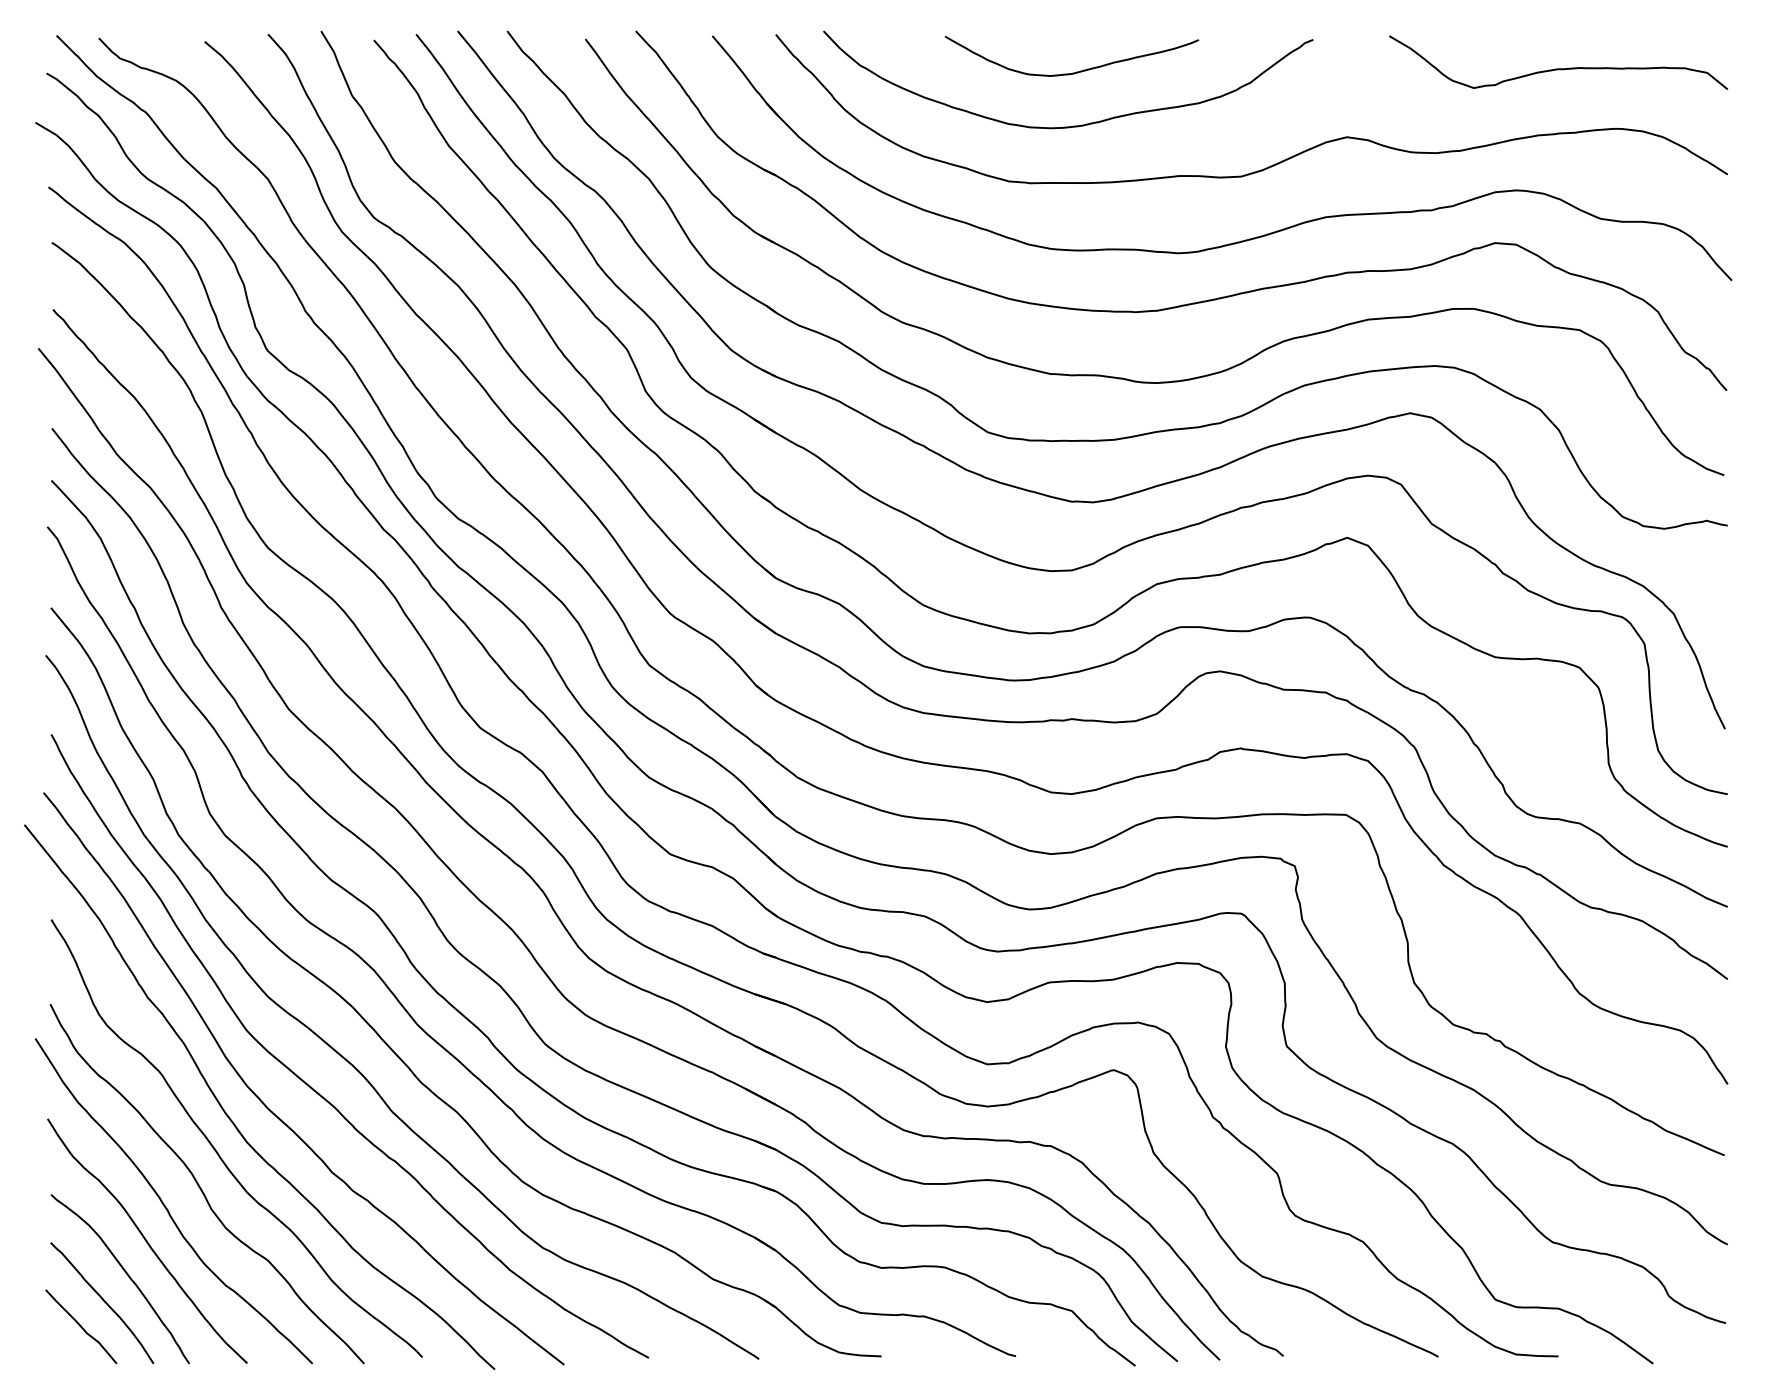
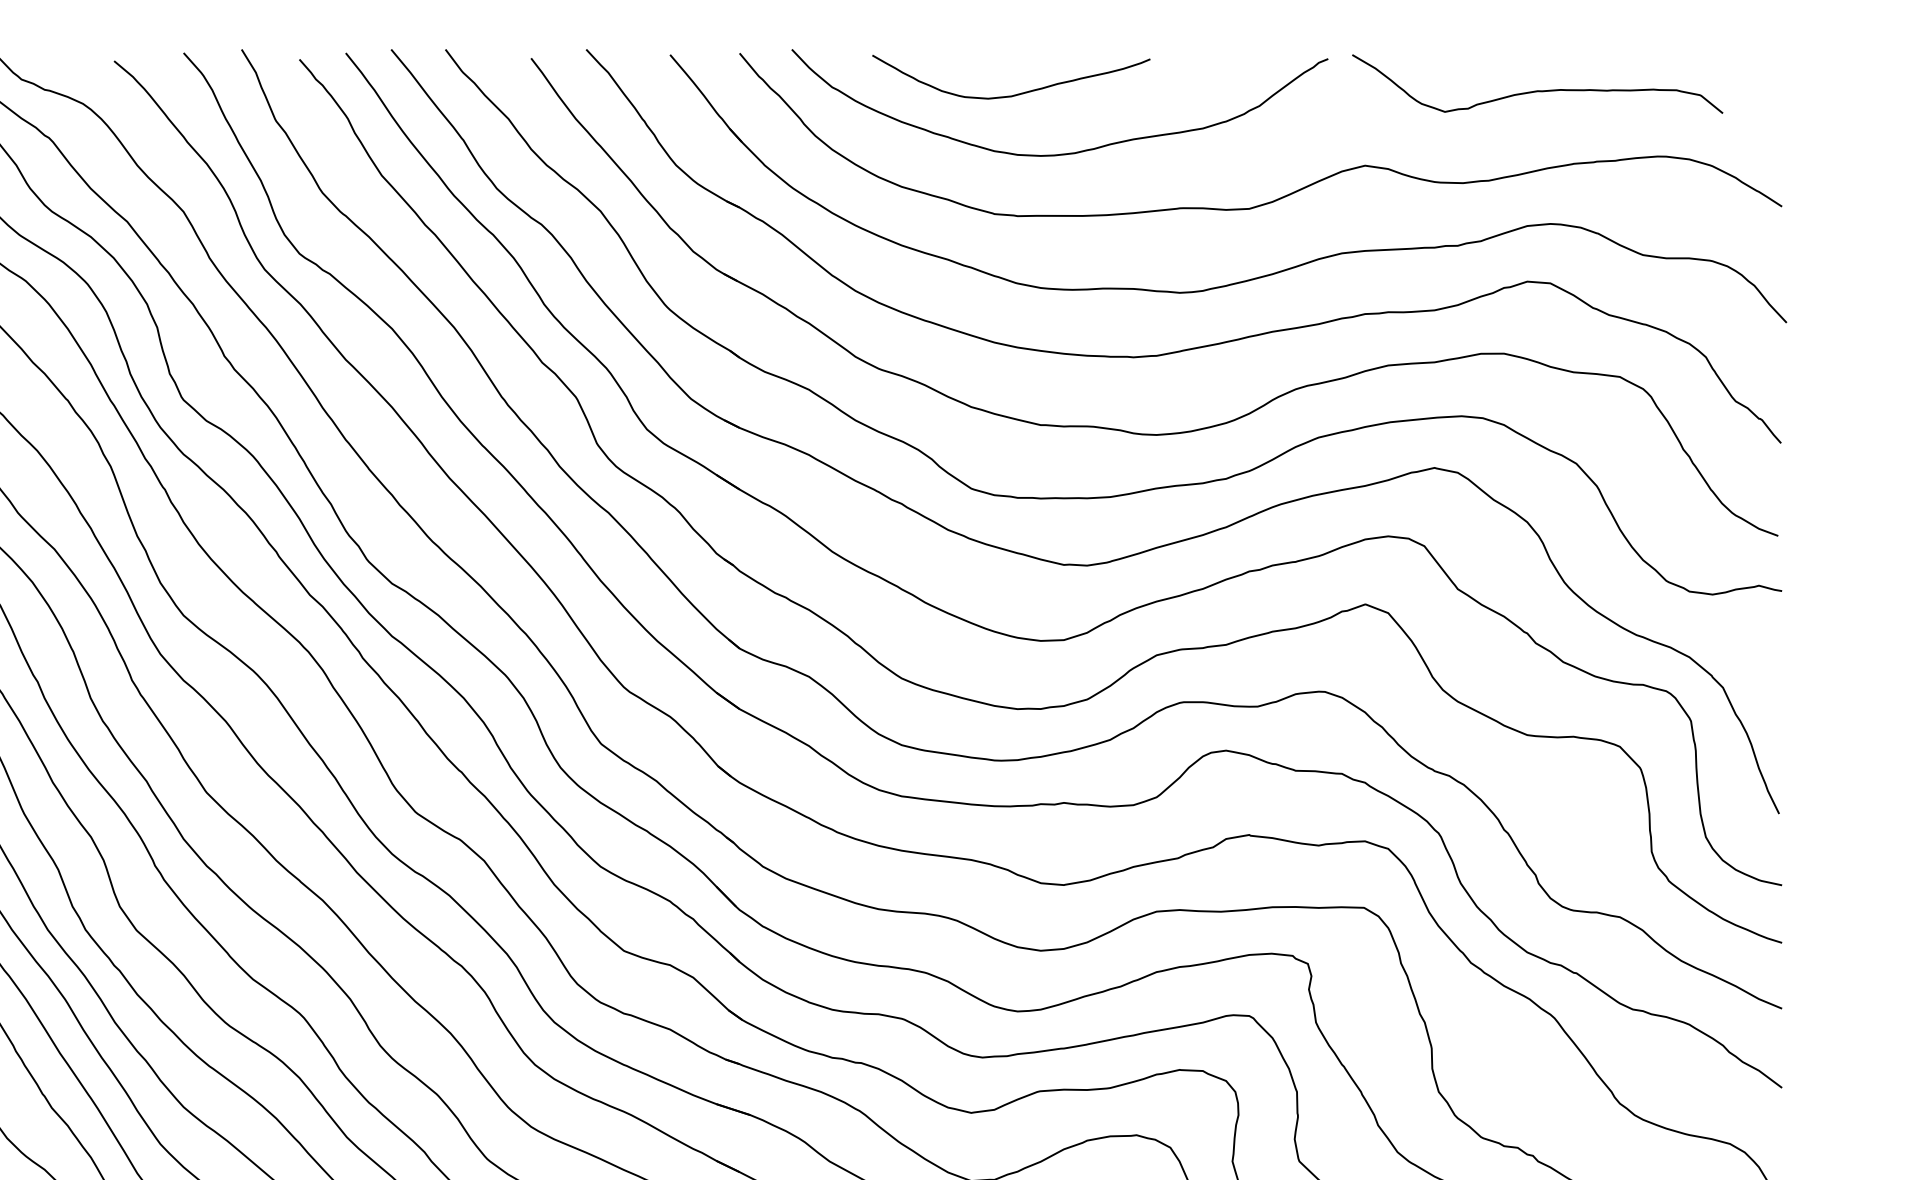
curve: (1558, 68) -> (1537, 90), moved
curve: (1076, 71) -> (1016, 93), moved

